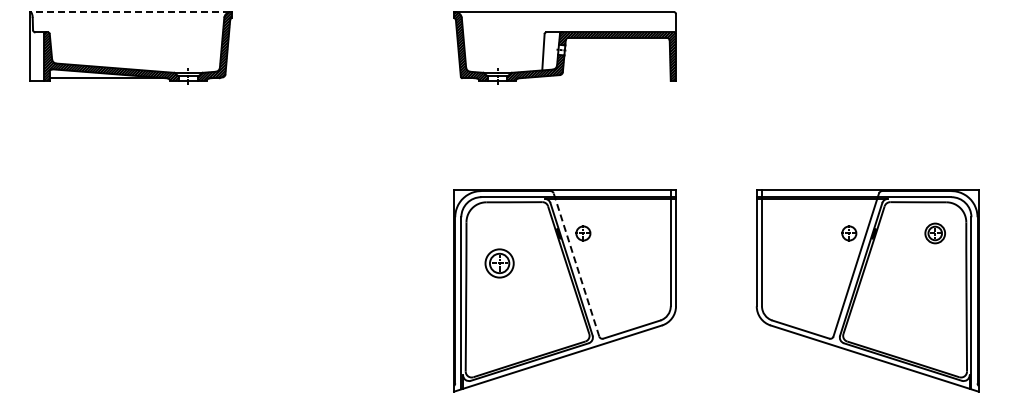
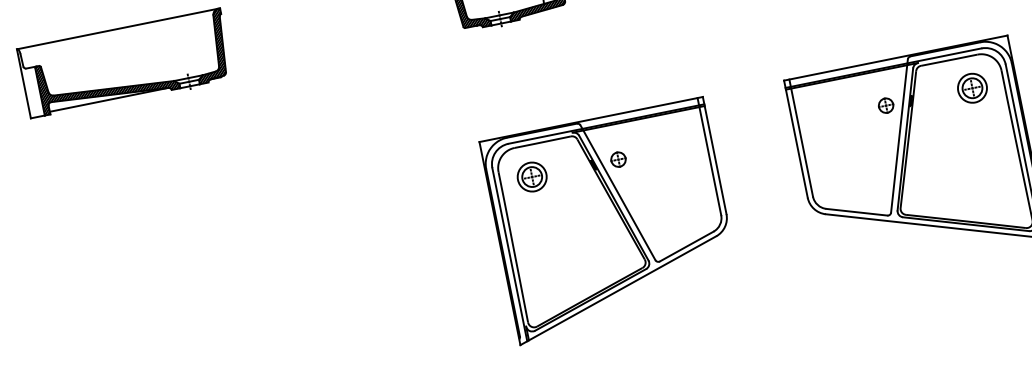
line: (130, 12) -> (117, 29), dashed -> solid
part: (935, 233) -> (972, 88), size x1.43
part: (499, 263) -> (532, 177), moved
line: (576, 264) -> (617, 192), dashed -> solid

